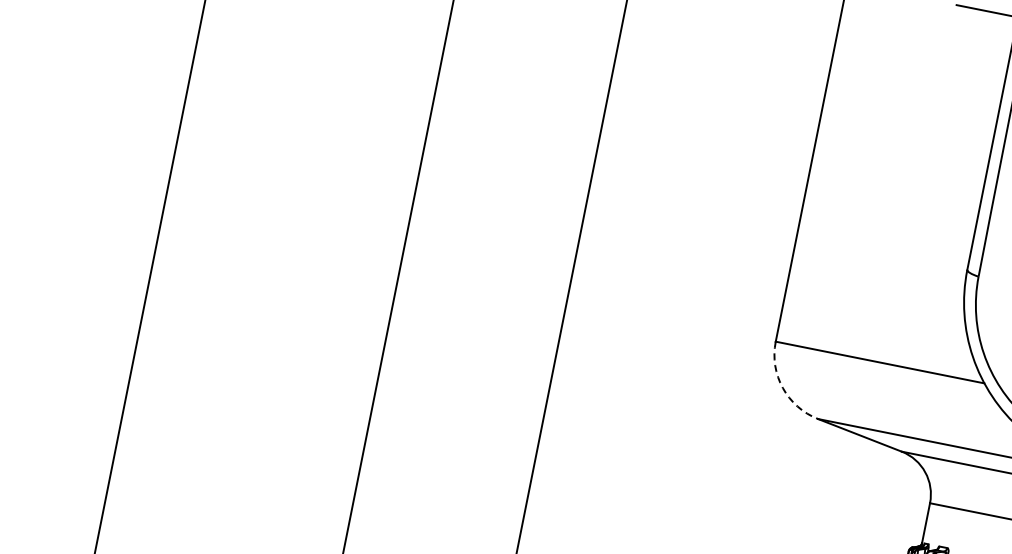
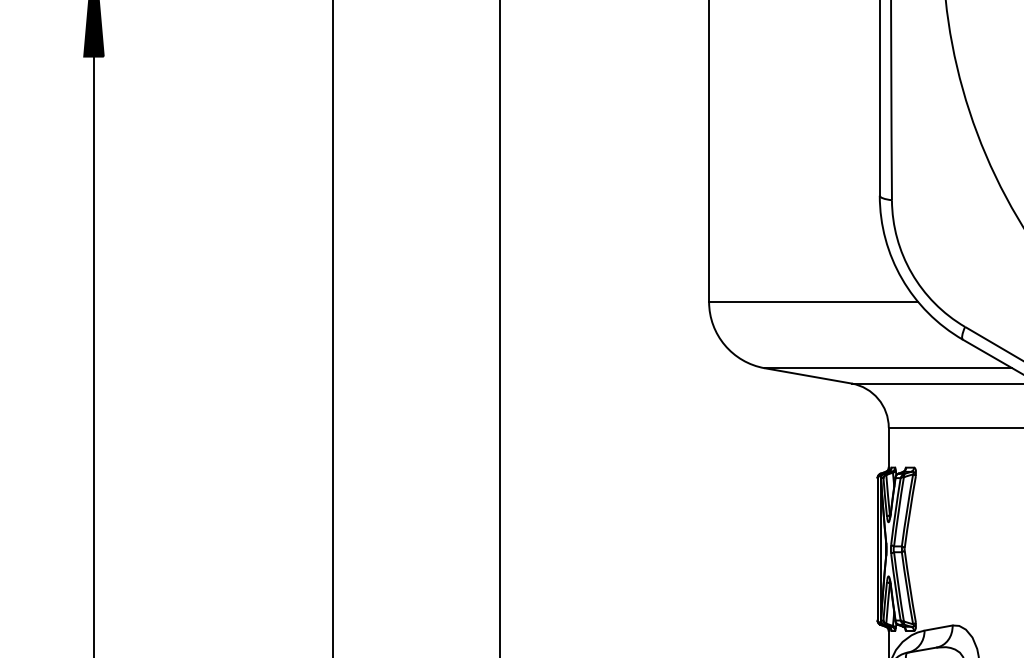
arc: (782, 388) -> (724, 345), dashed -> solid

